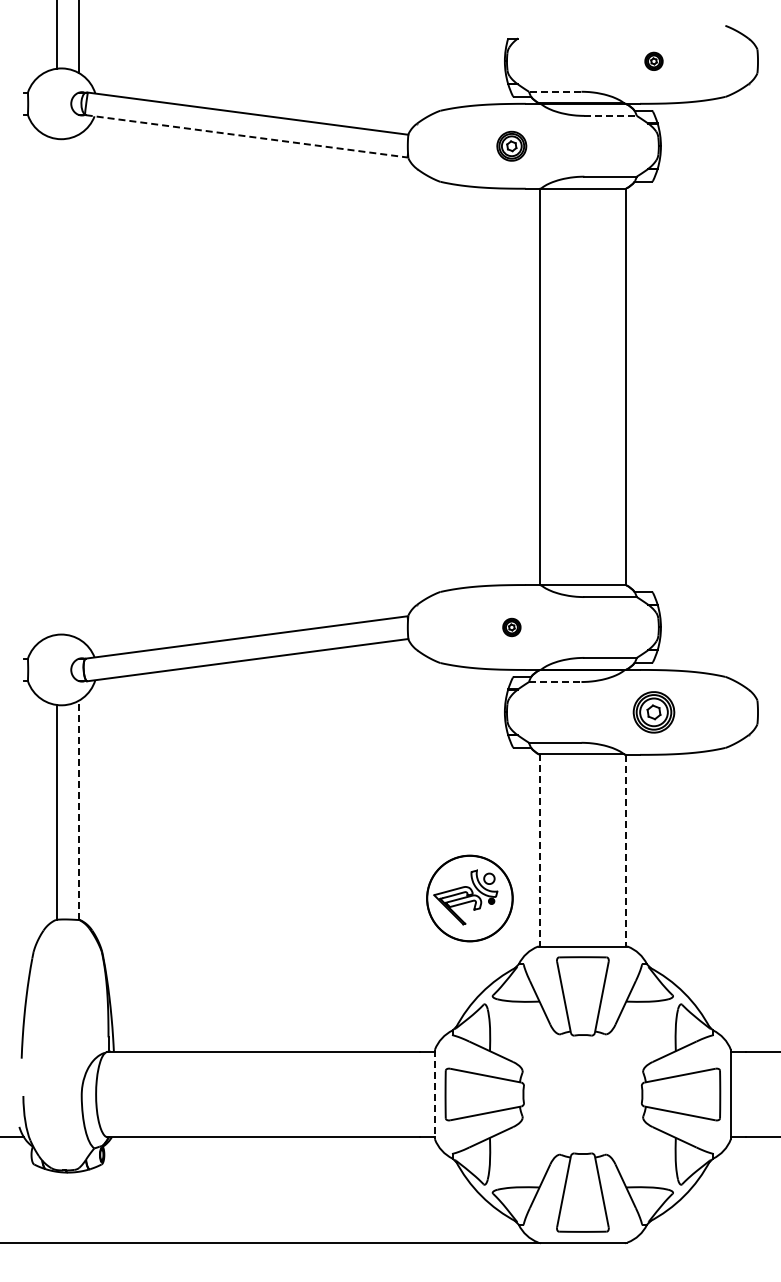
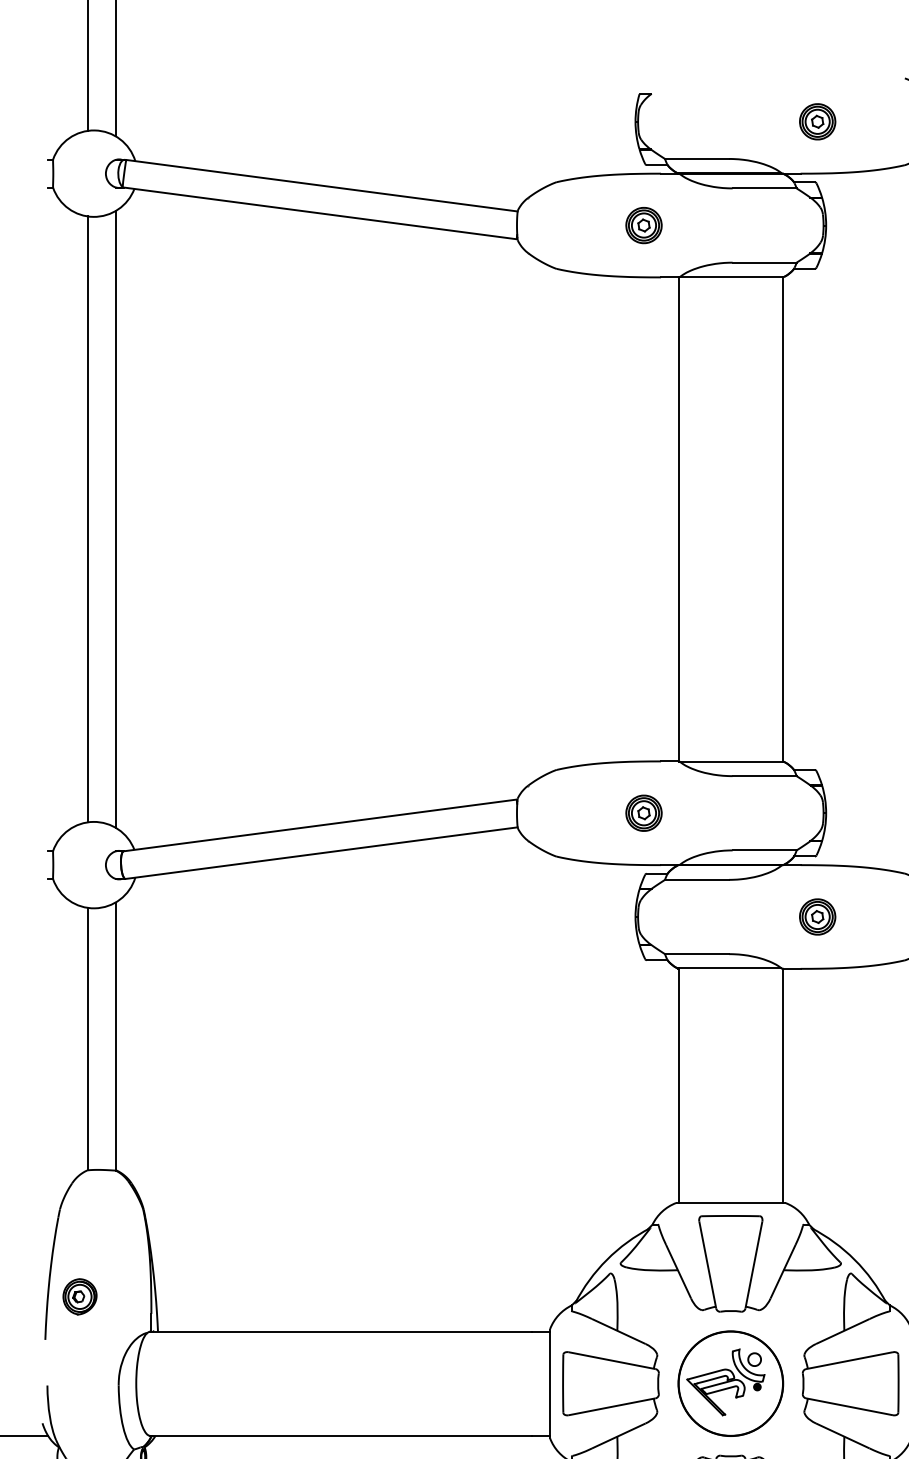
part: (653, 61) -> (817, 121), size x1.67
line: (554, 91) -> (696, 158), dashed -> solid
line: (611, 115) -> (765, 187), dashed -> solid
line: (247, 136) -> (321, 213), dashed -> solid
line: (56, 386) -> (87, 518), added
line: (79, 386) -> (115, 518), added
part: (511, 627) -> (643, 813), size x1.67
line: (555, 682) -> (697, 880), dashed -> solid
part: (653, 712) -> (817, 917), size x0.71
line: (79, 810) -> (115, 1036), dashed -> solid
line: (540, 850) -> (679, 1085), dashed -> solid
line: (625, 850) -> (782, 1085), dashed -> solid
part: (469, 898) -> (730, 1383), moved
part: (49, 1023) -> (79, 1296), added
line: (434, 1095) -> (549, 1384), dashed -> solid

